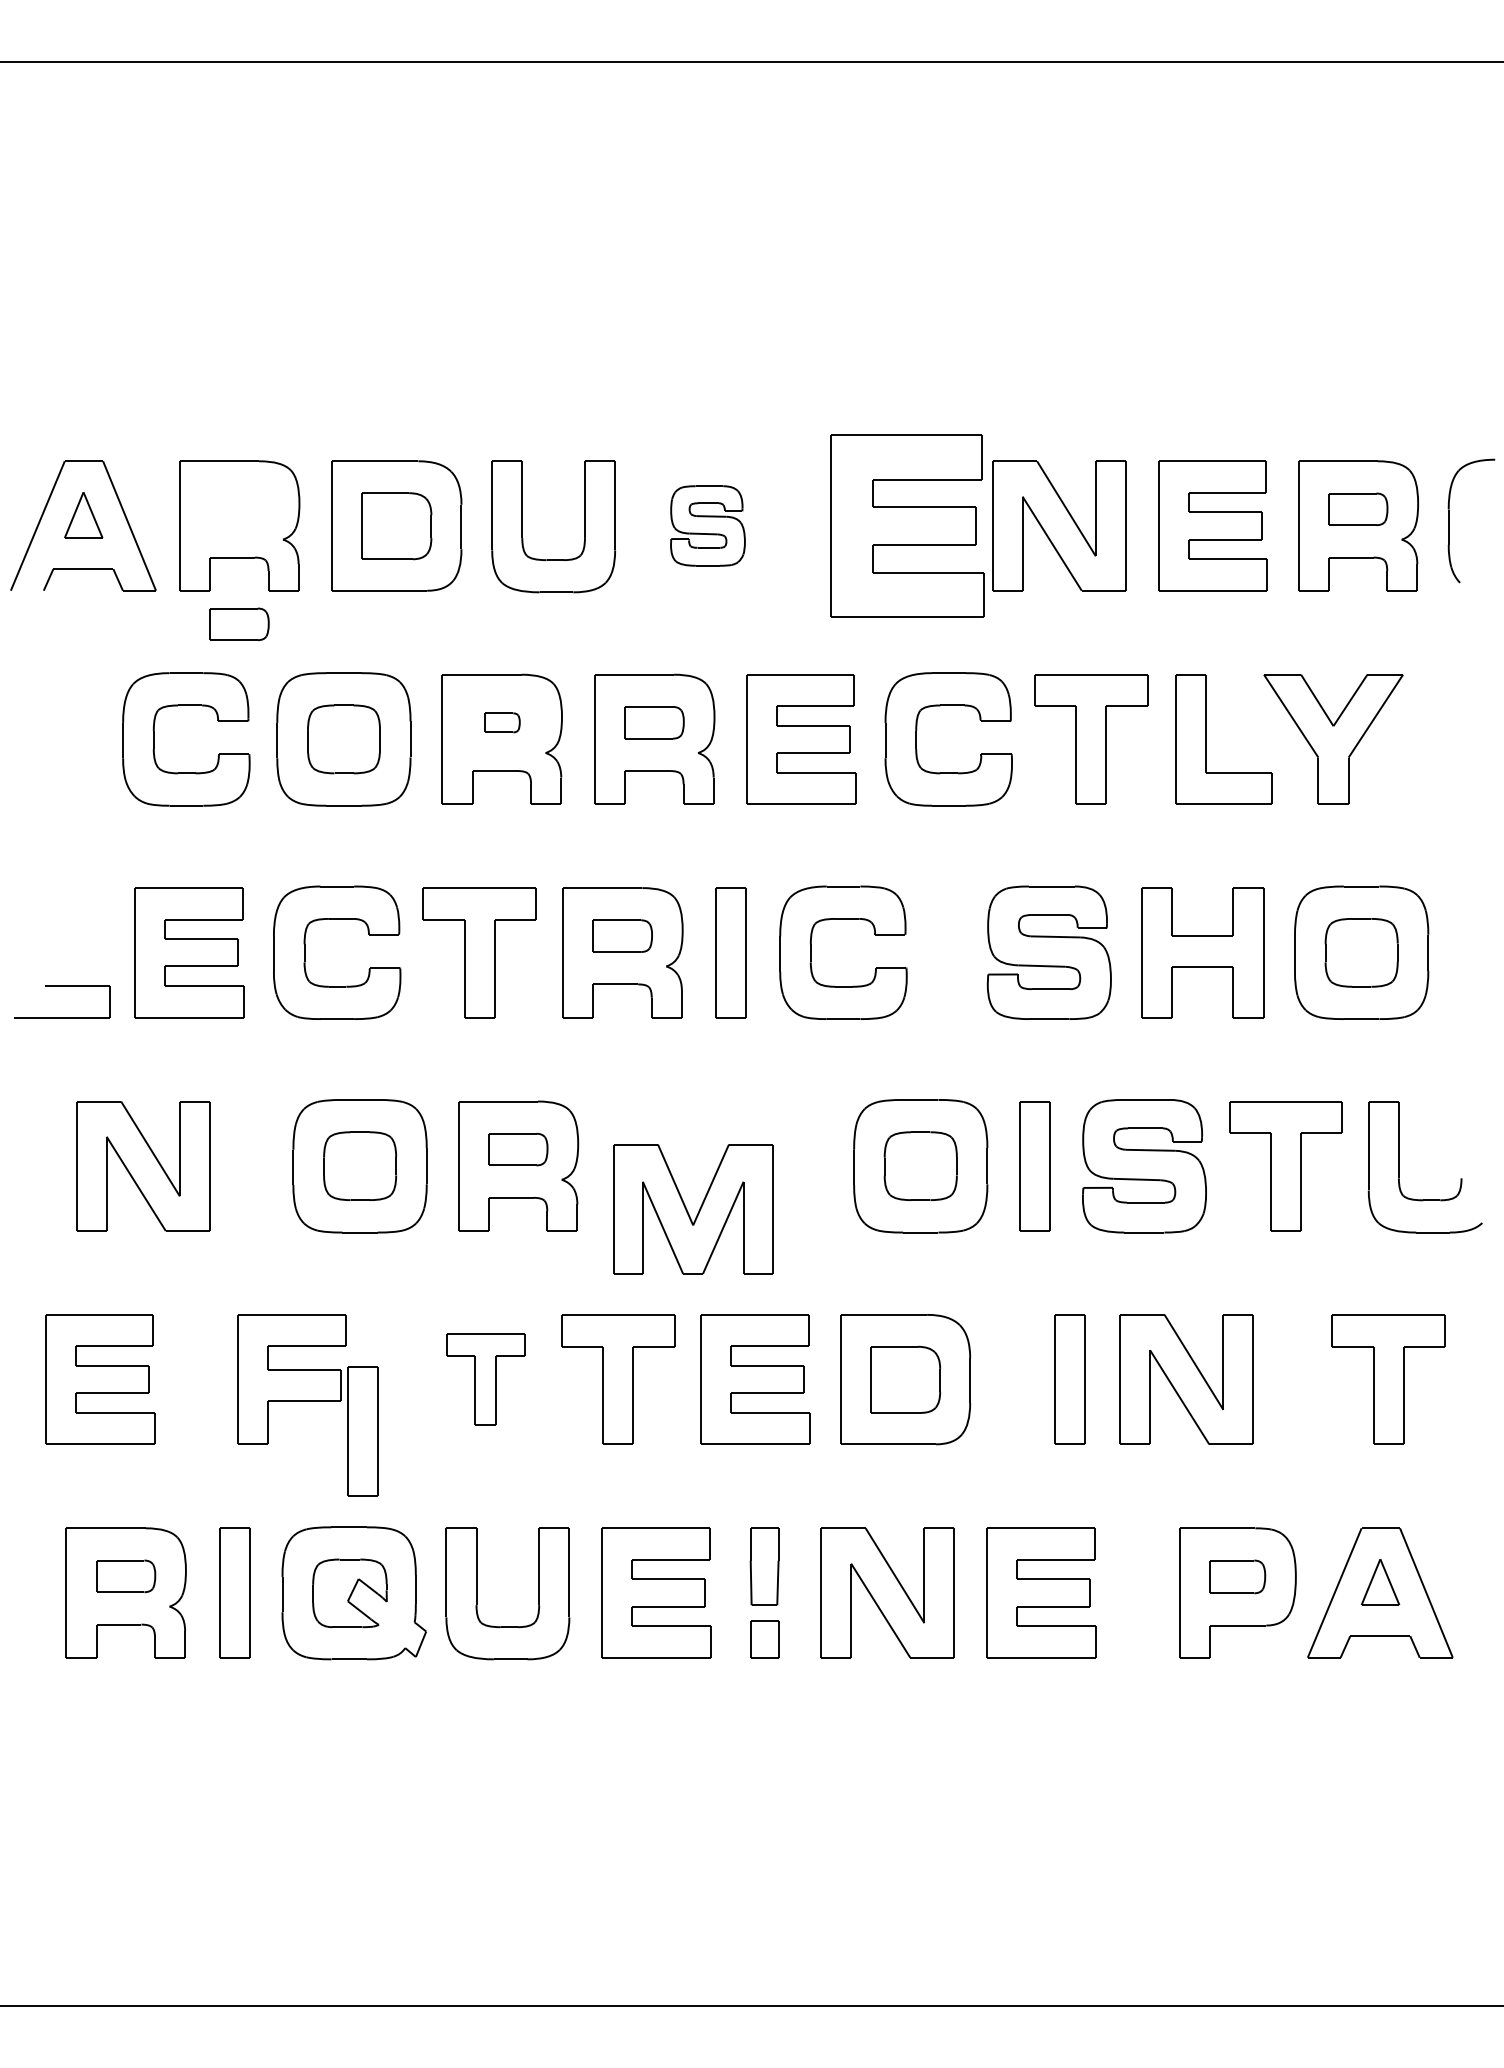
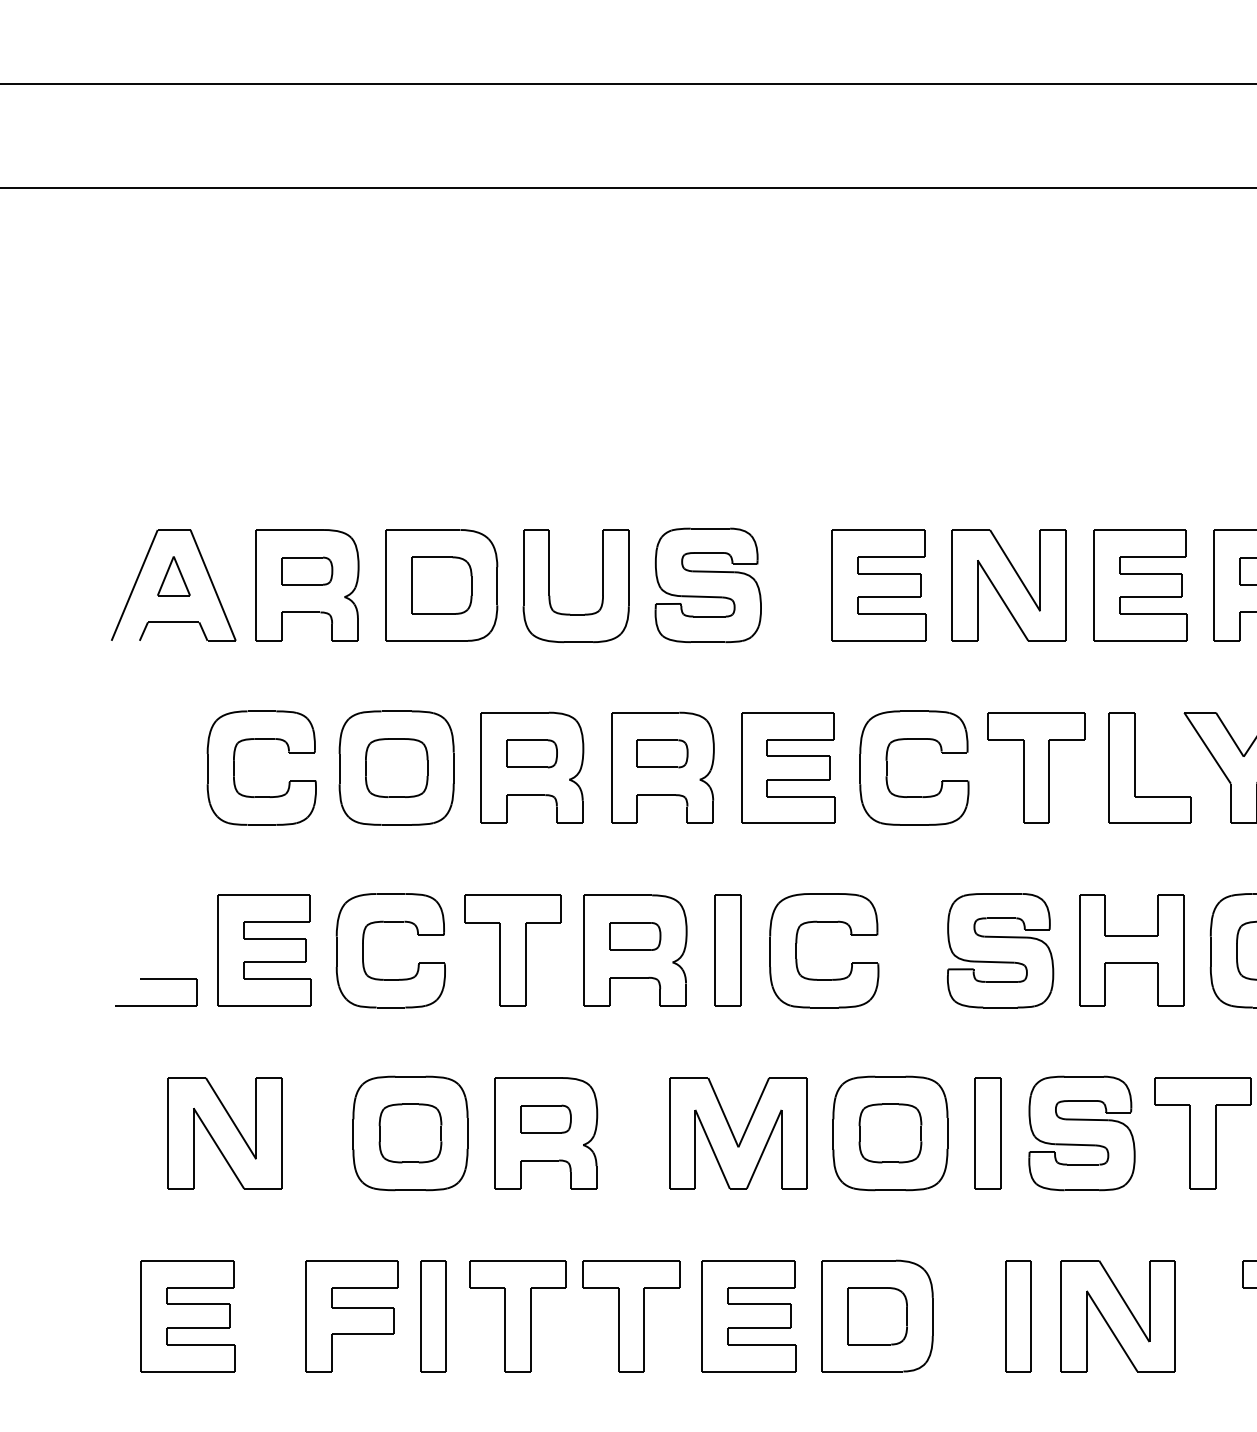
part: (707, 525) -> (707, 584), size x1.67
part: (907, 525) -> (879, 584), size x0.71
part: (239, 624) -> (307, 571), moved
part: (502, 722) -> (532, 753), size x1.67
part: (693, 1209) -> (738, 1133), moved
part: (485, 1379) -> (517, 1316), size x1.43
part: (362, 1431) -> (433, 1316), moved

